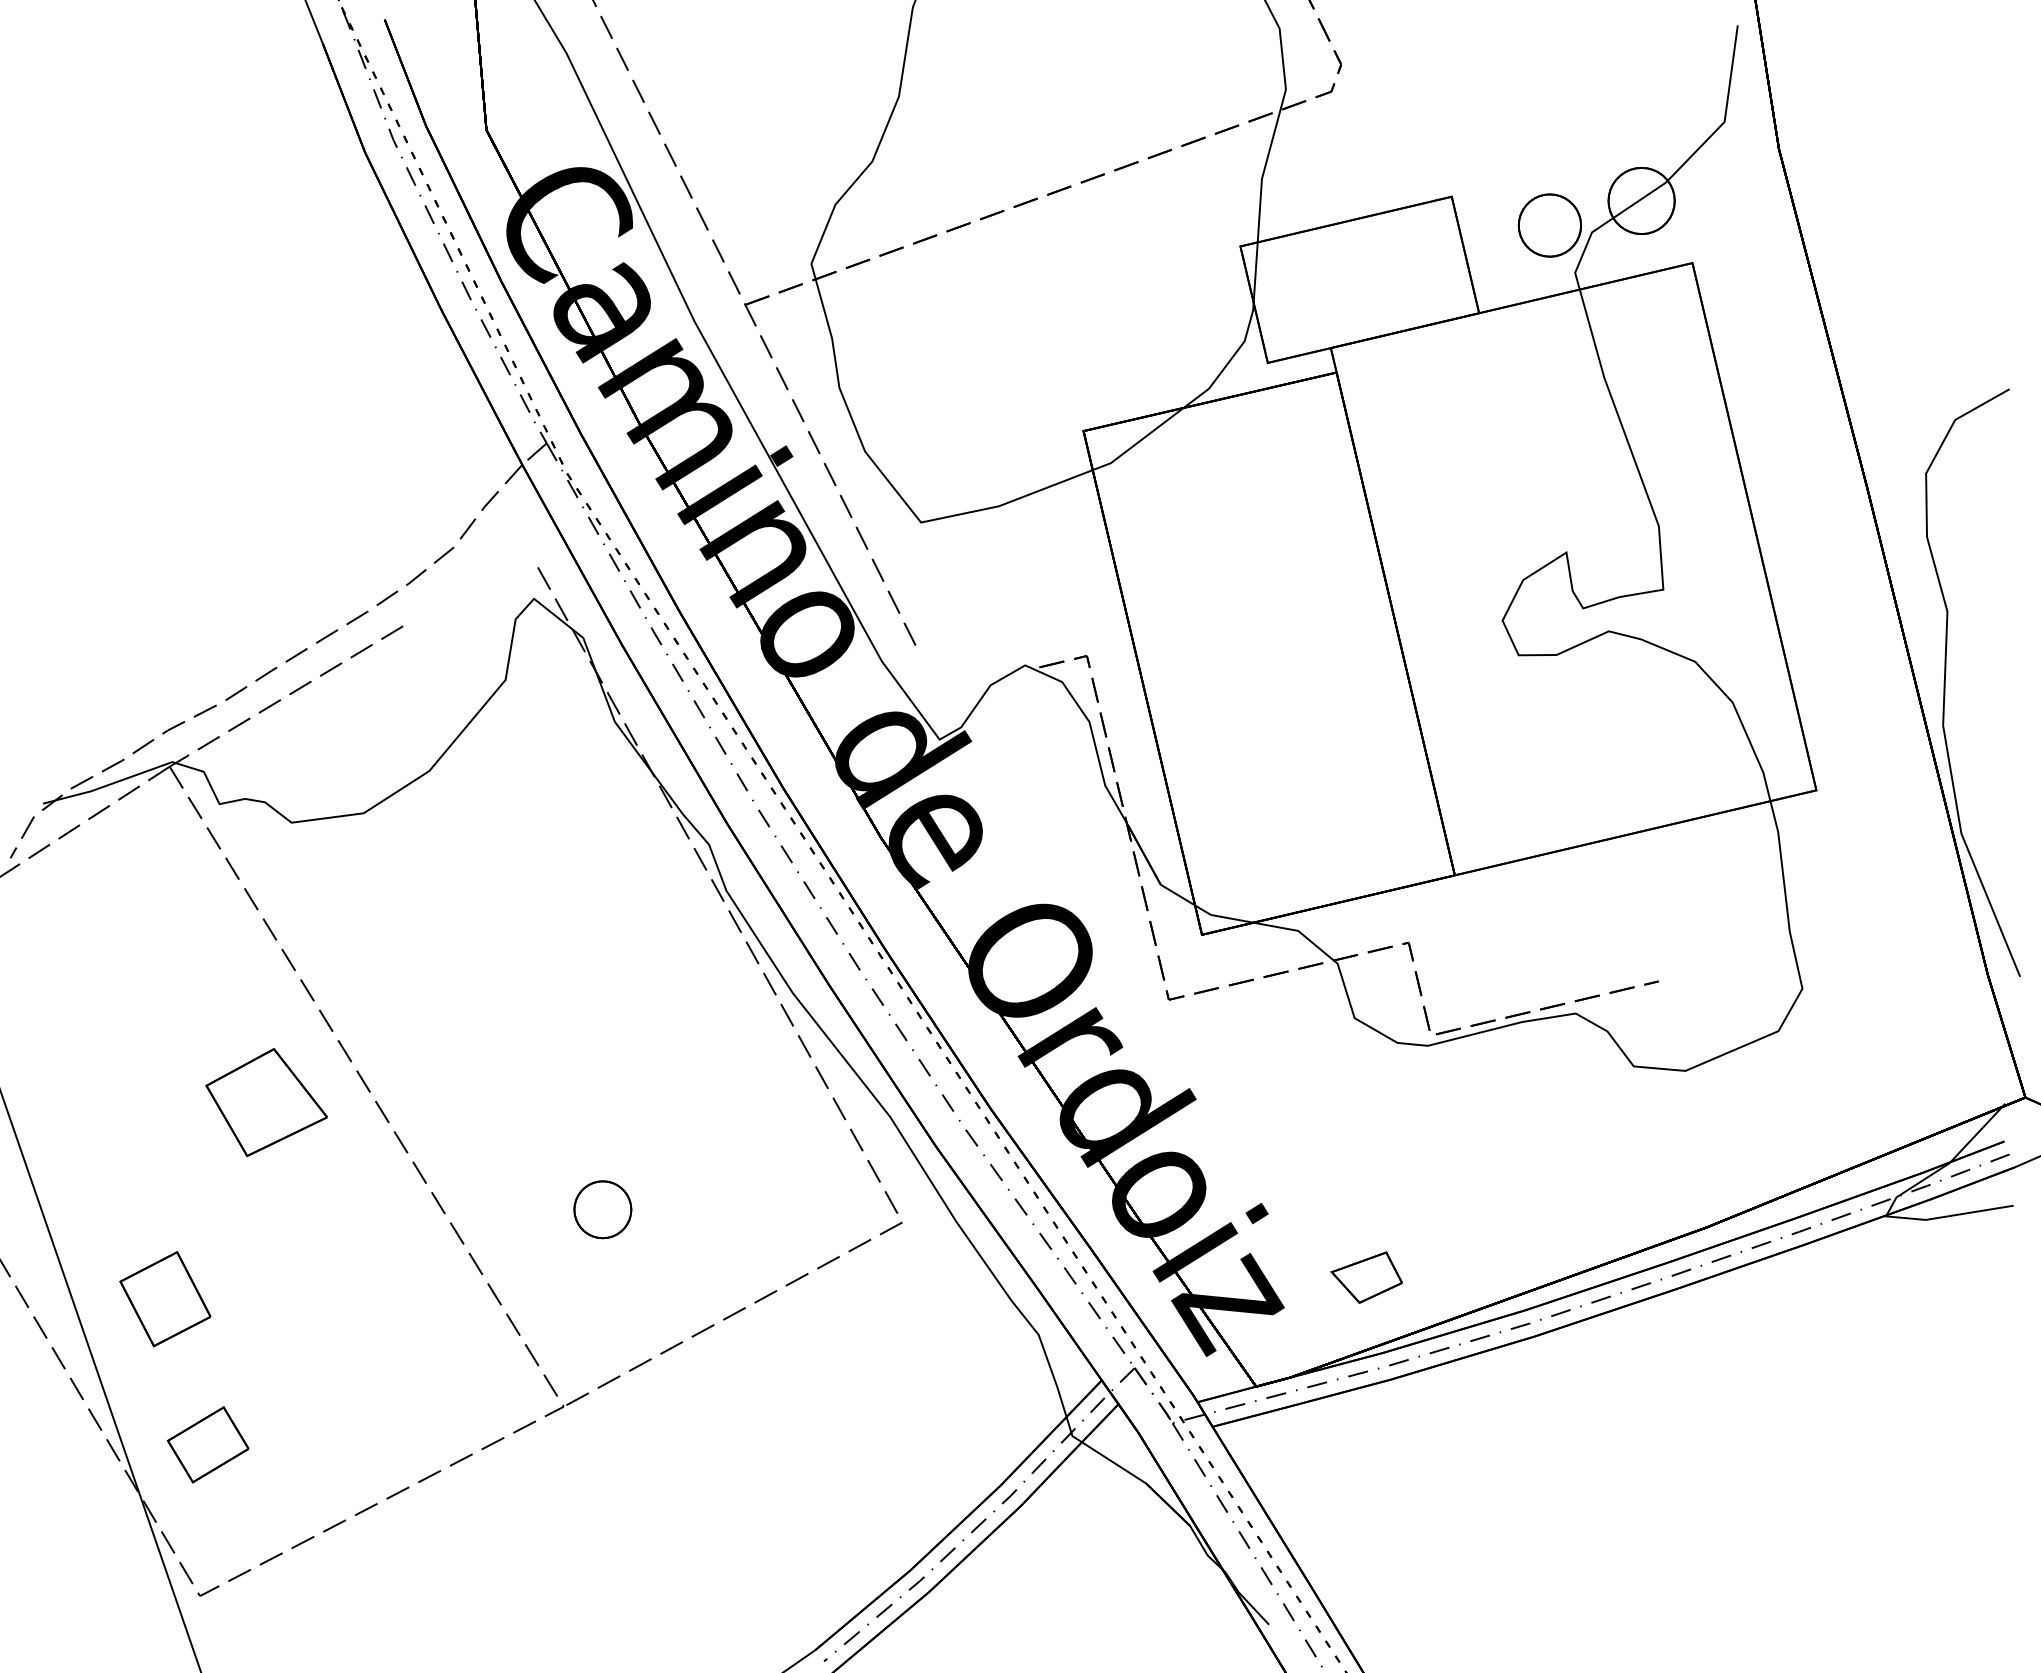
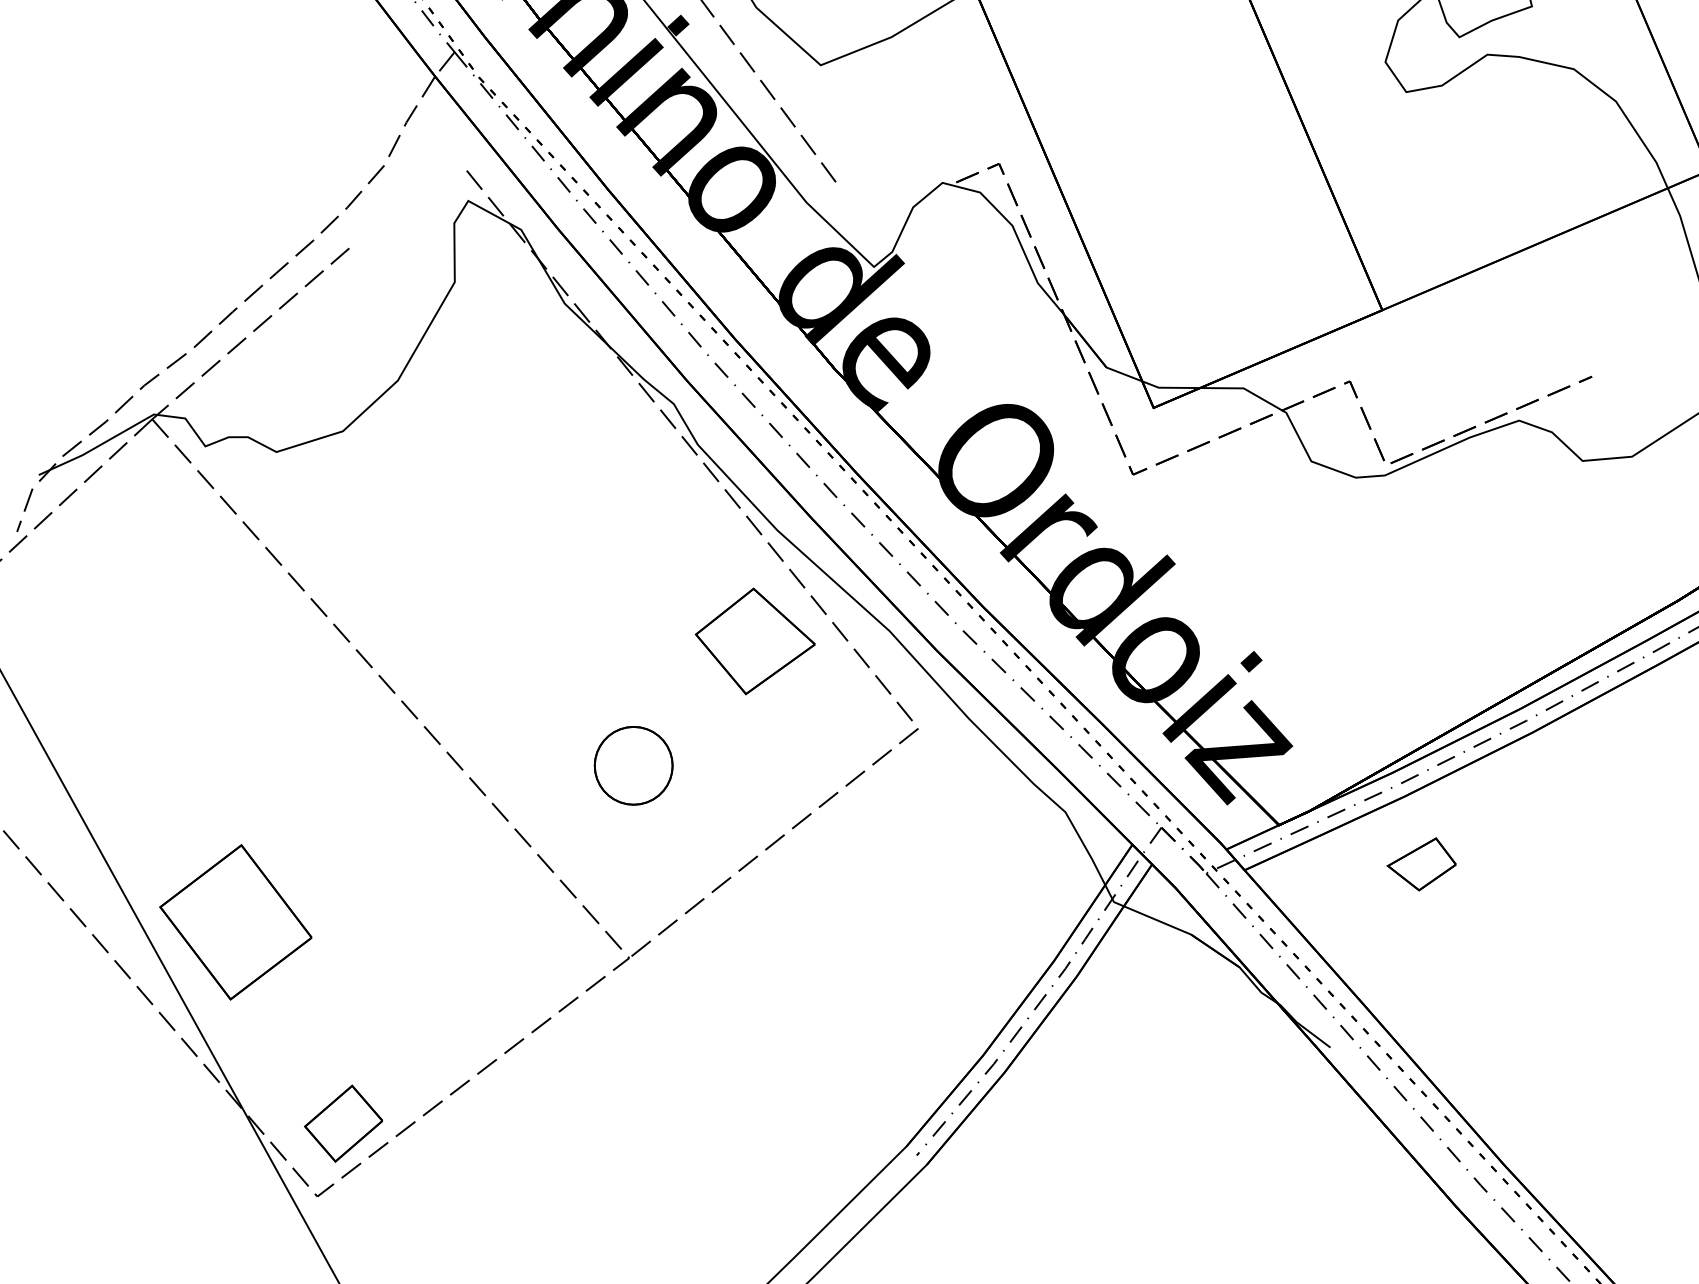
part: (266, 1102) -> (755, 640), moved
part: (602, 1209) -> (633, 765), size x1.43
part: (1366, 1277) -> (1421, 865), moved
part: (165, 1298) -> (235, 921), size x1.67
part: (207, 1444) -> (342, 1123), moved

